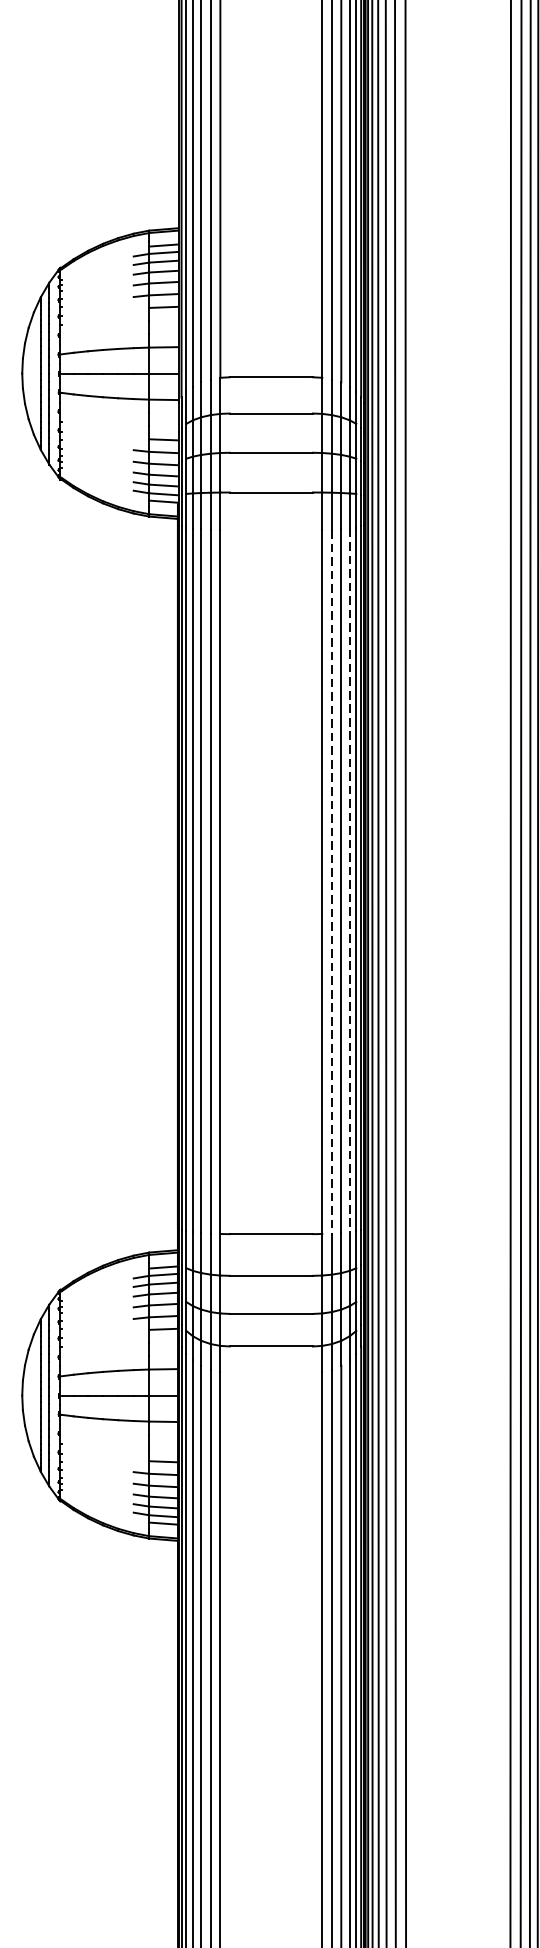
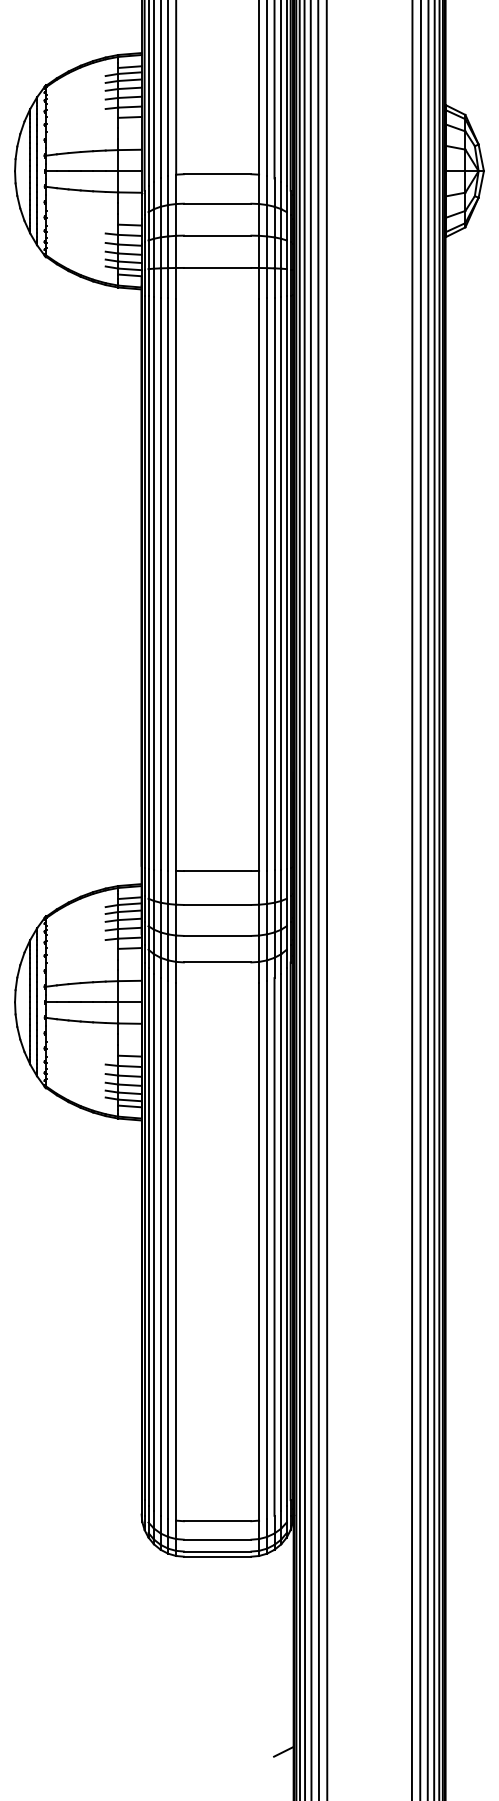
line: (349, 880) -> (281, 583), dashed -> solid
line: (331, 883) -> (266, 585), dashed -> solid

